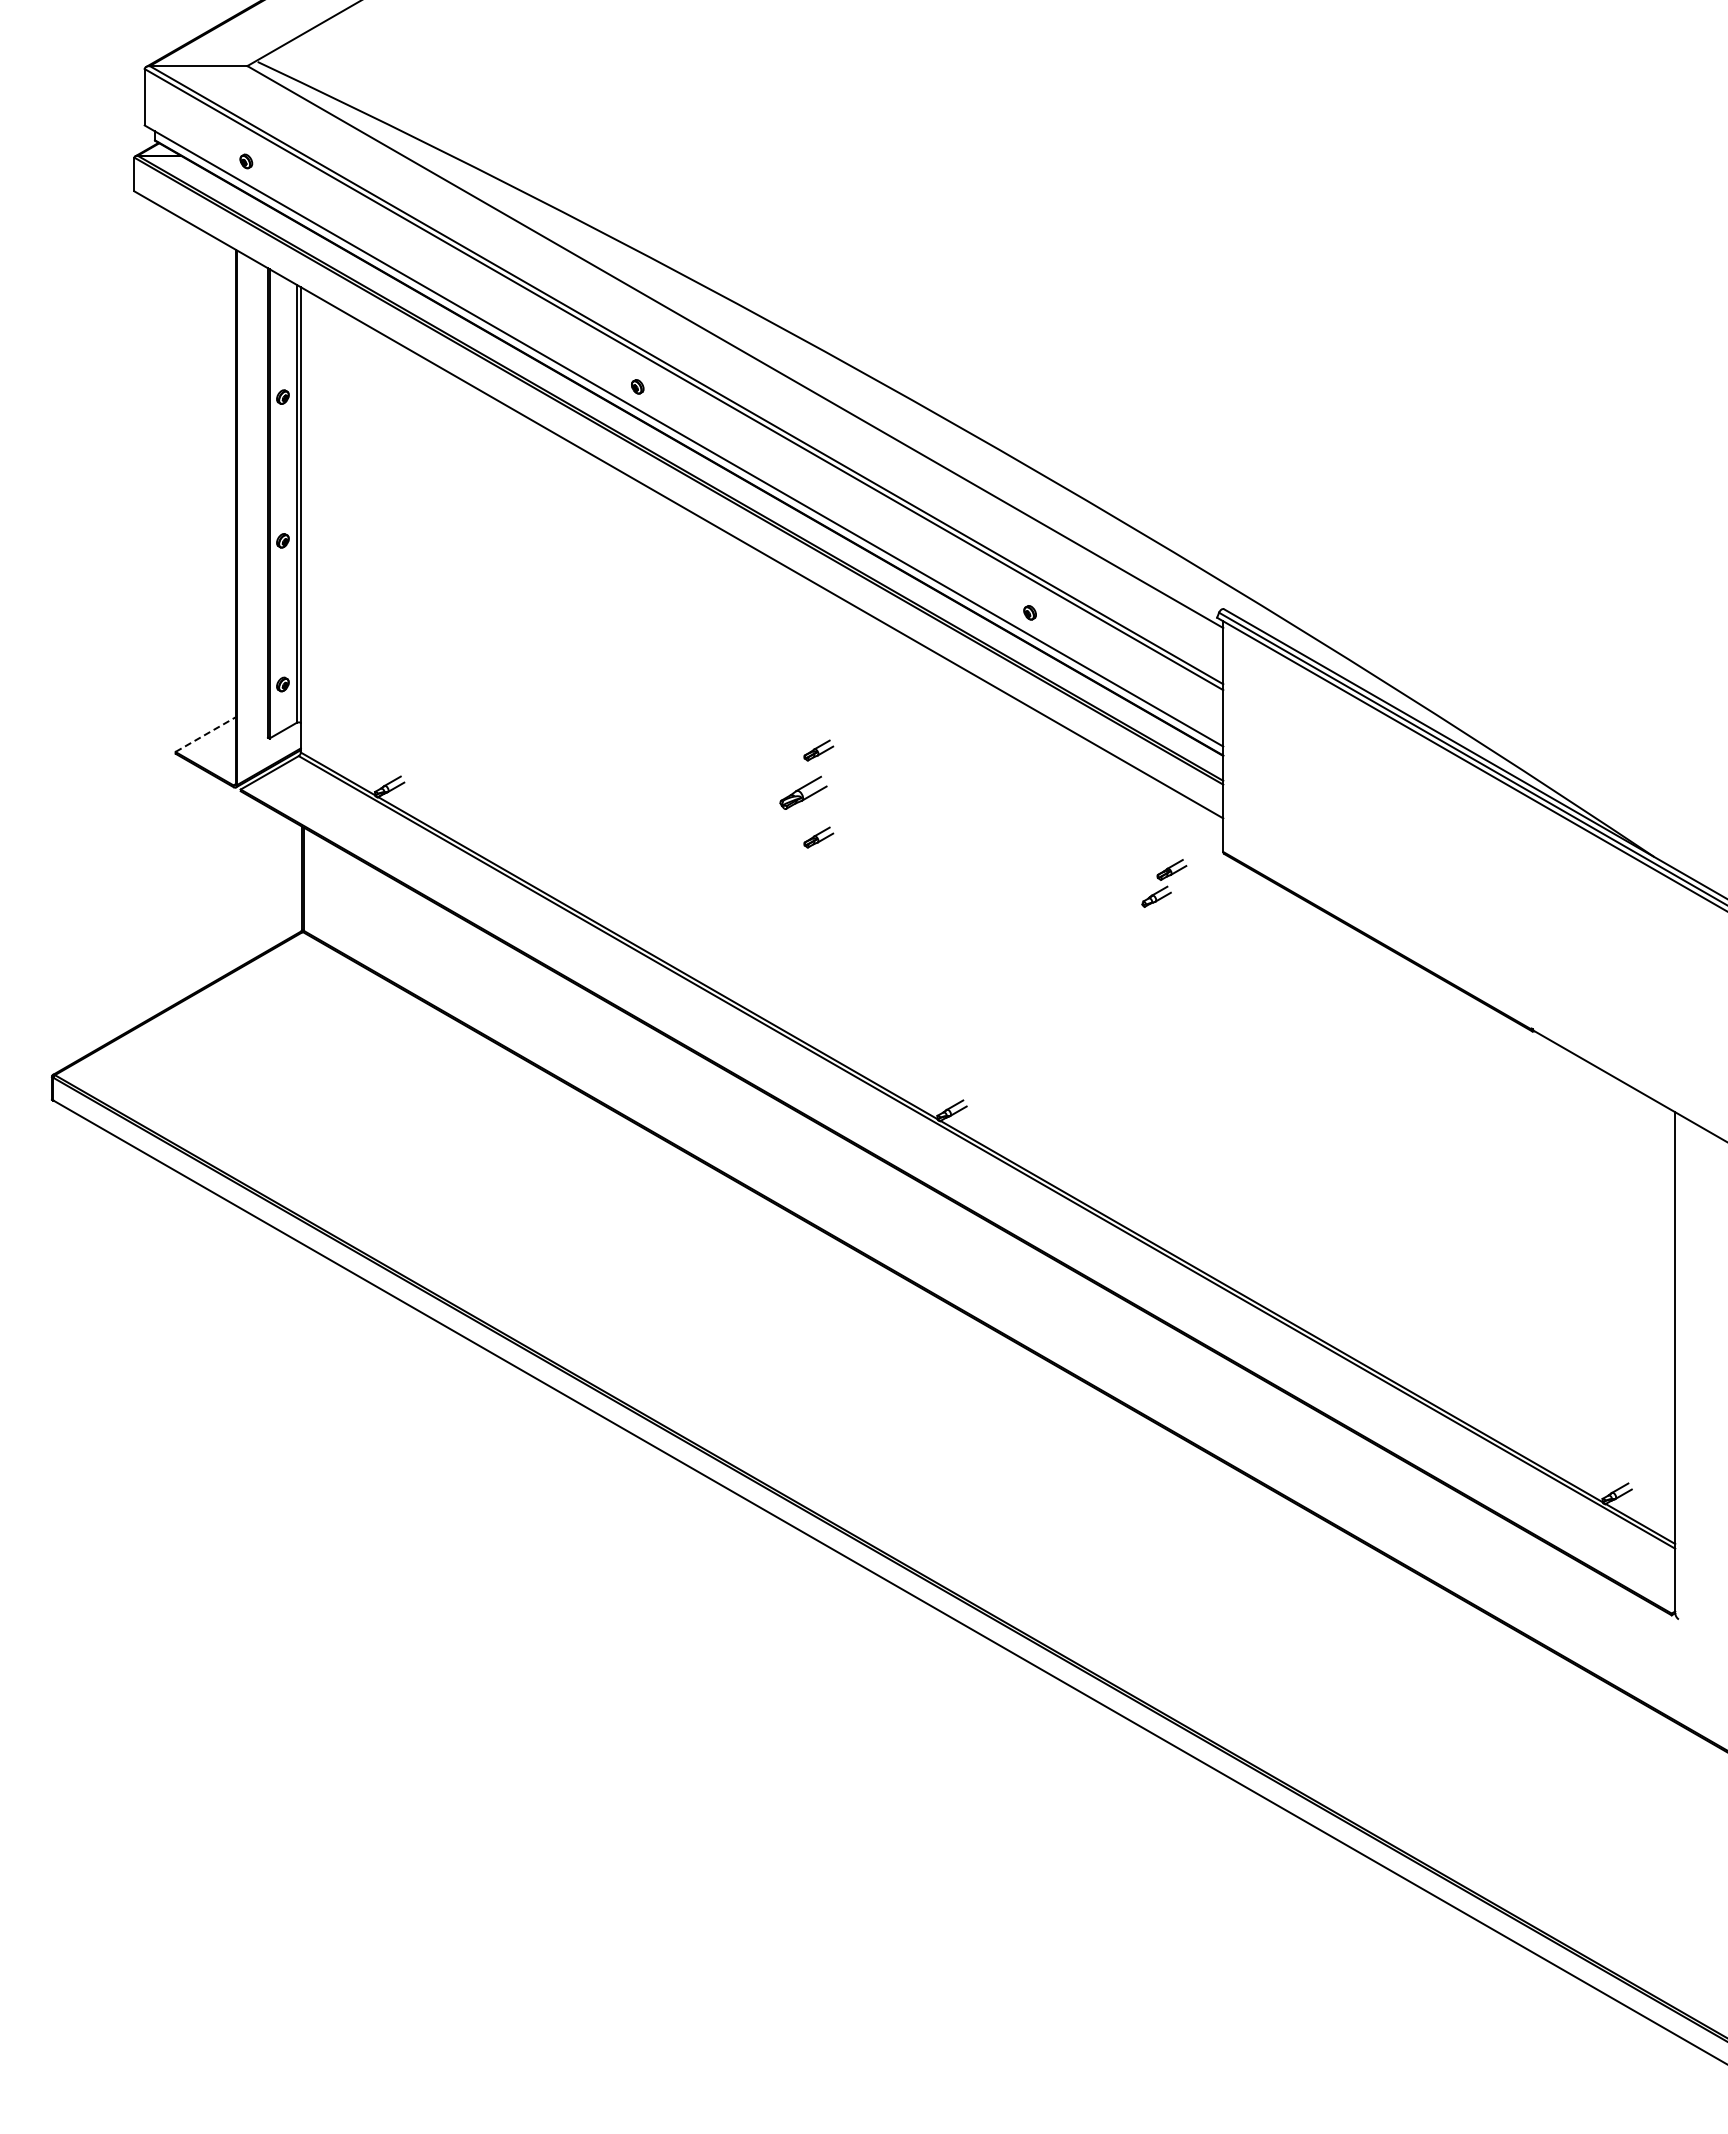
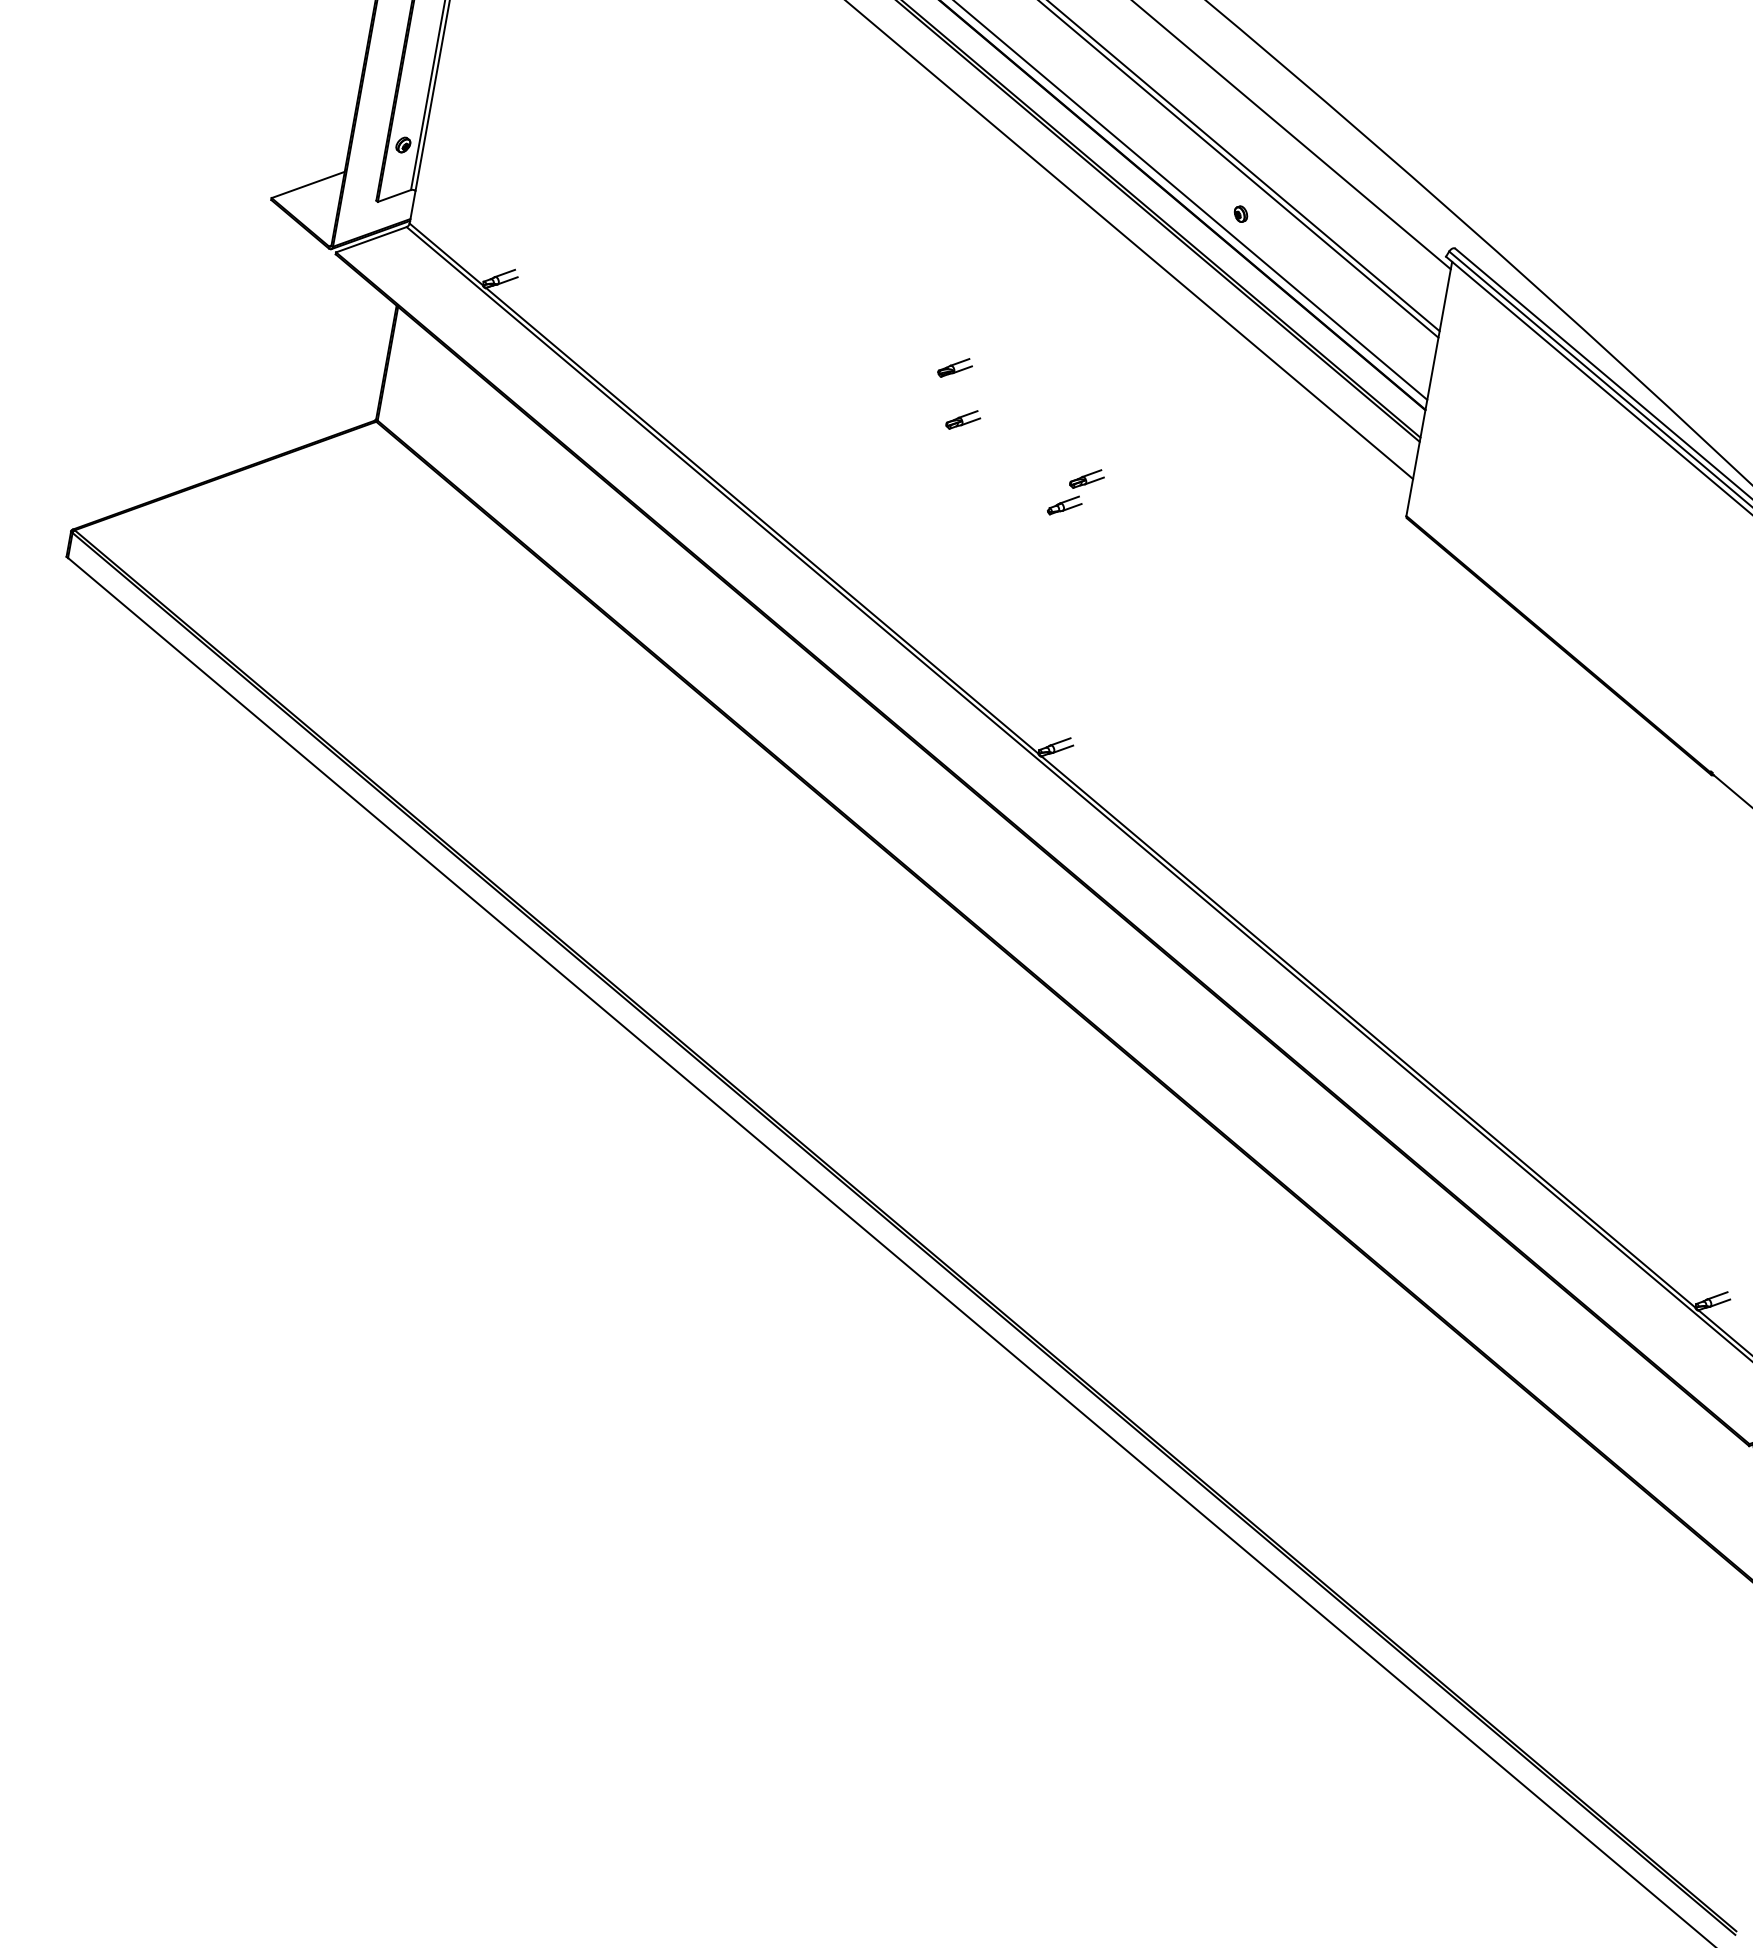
line: (205, 734) -> (308, 184), dashed -> solid
part: (818, 750) -> (980, 323), removed
part: (802, 793) -> (954, 368), size x0.62
part: (1164, 883) -> (1076, 492), moved

